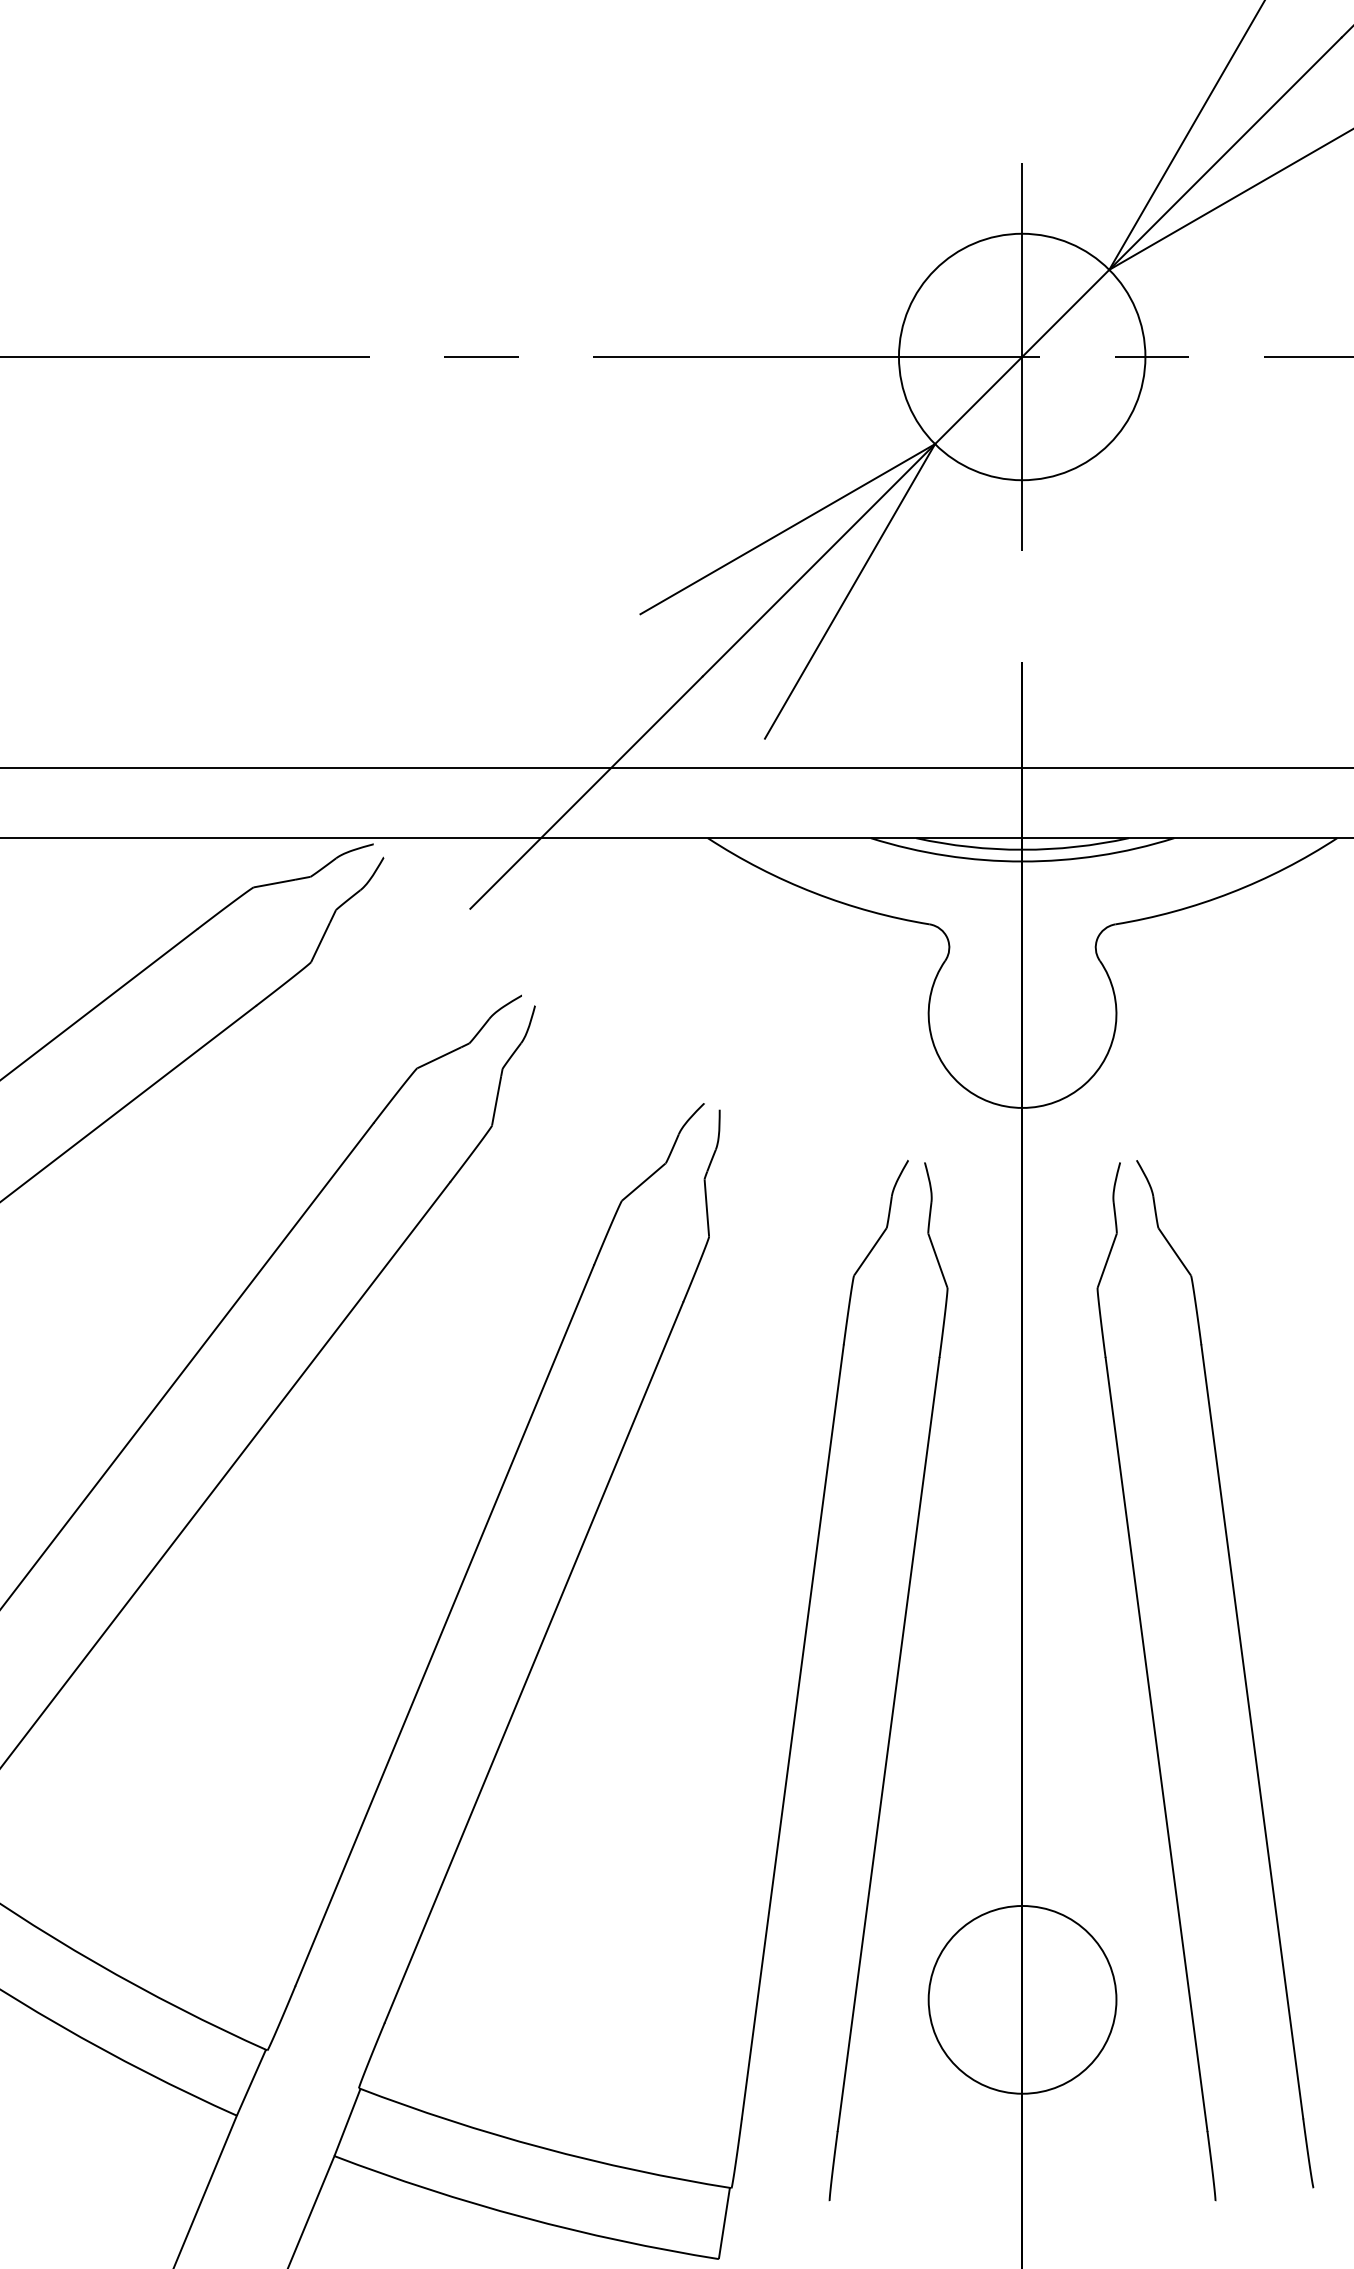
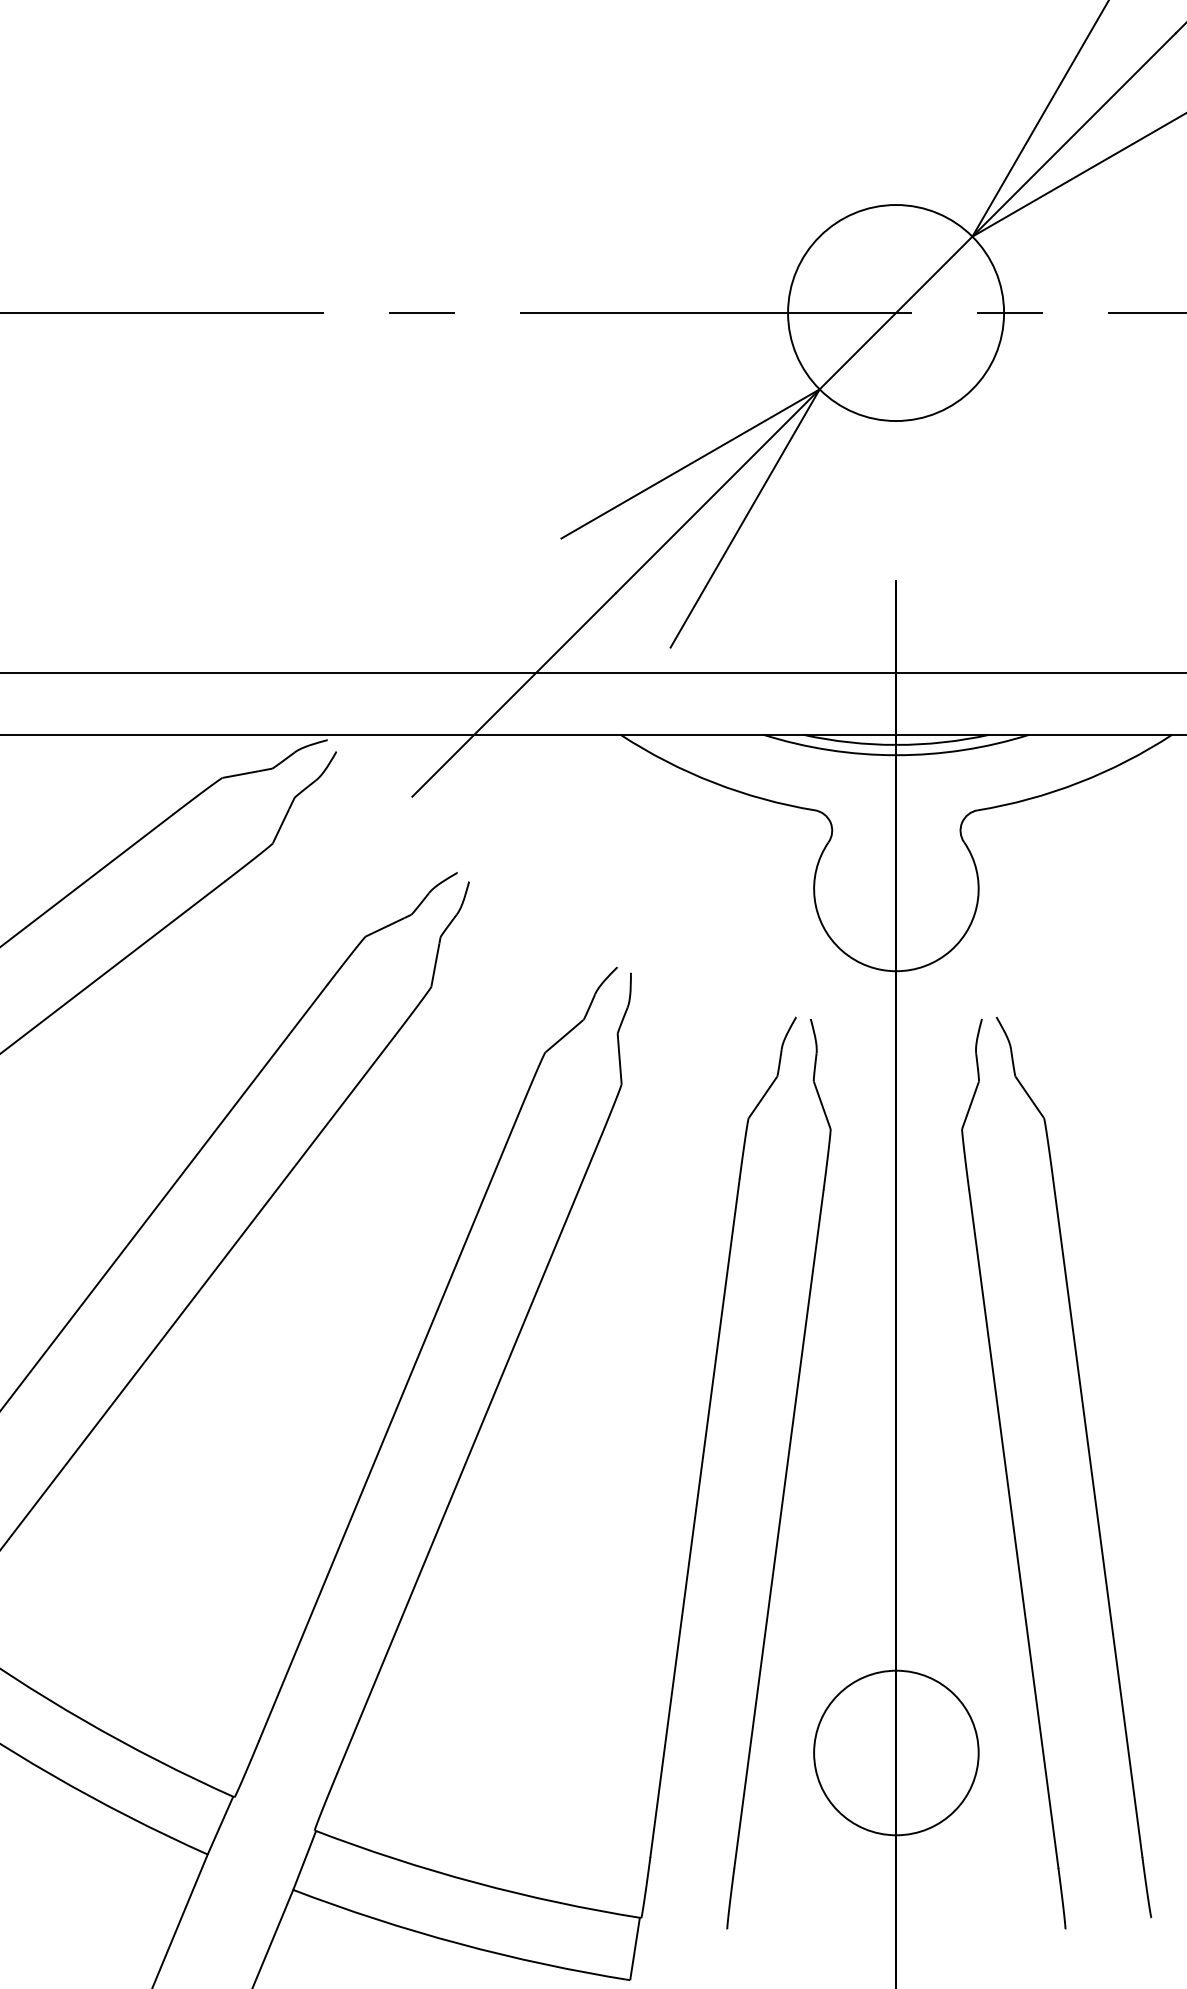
line: (1022, 356) -> (896, 312), removed

